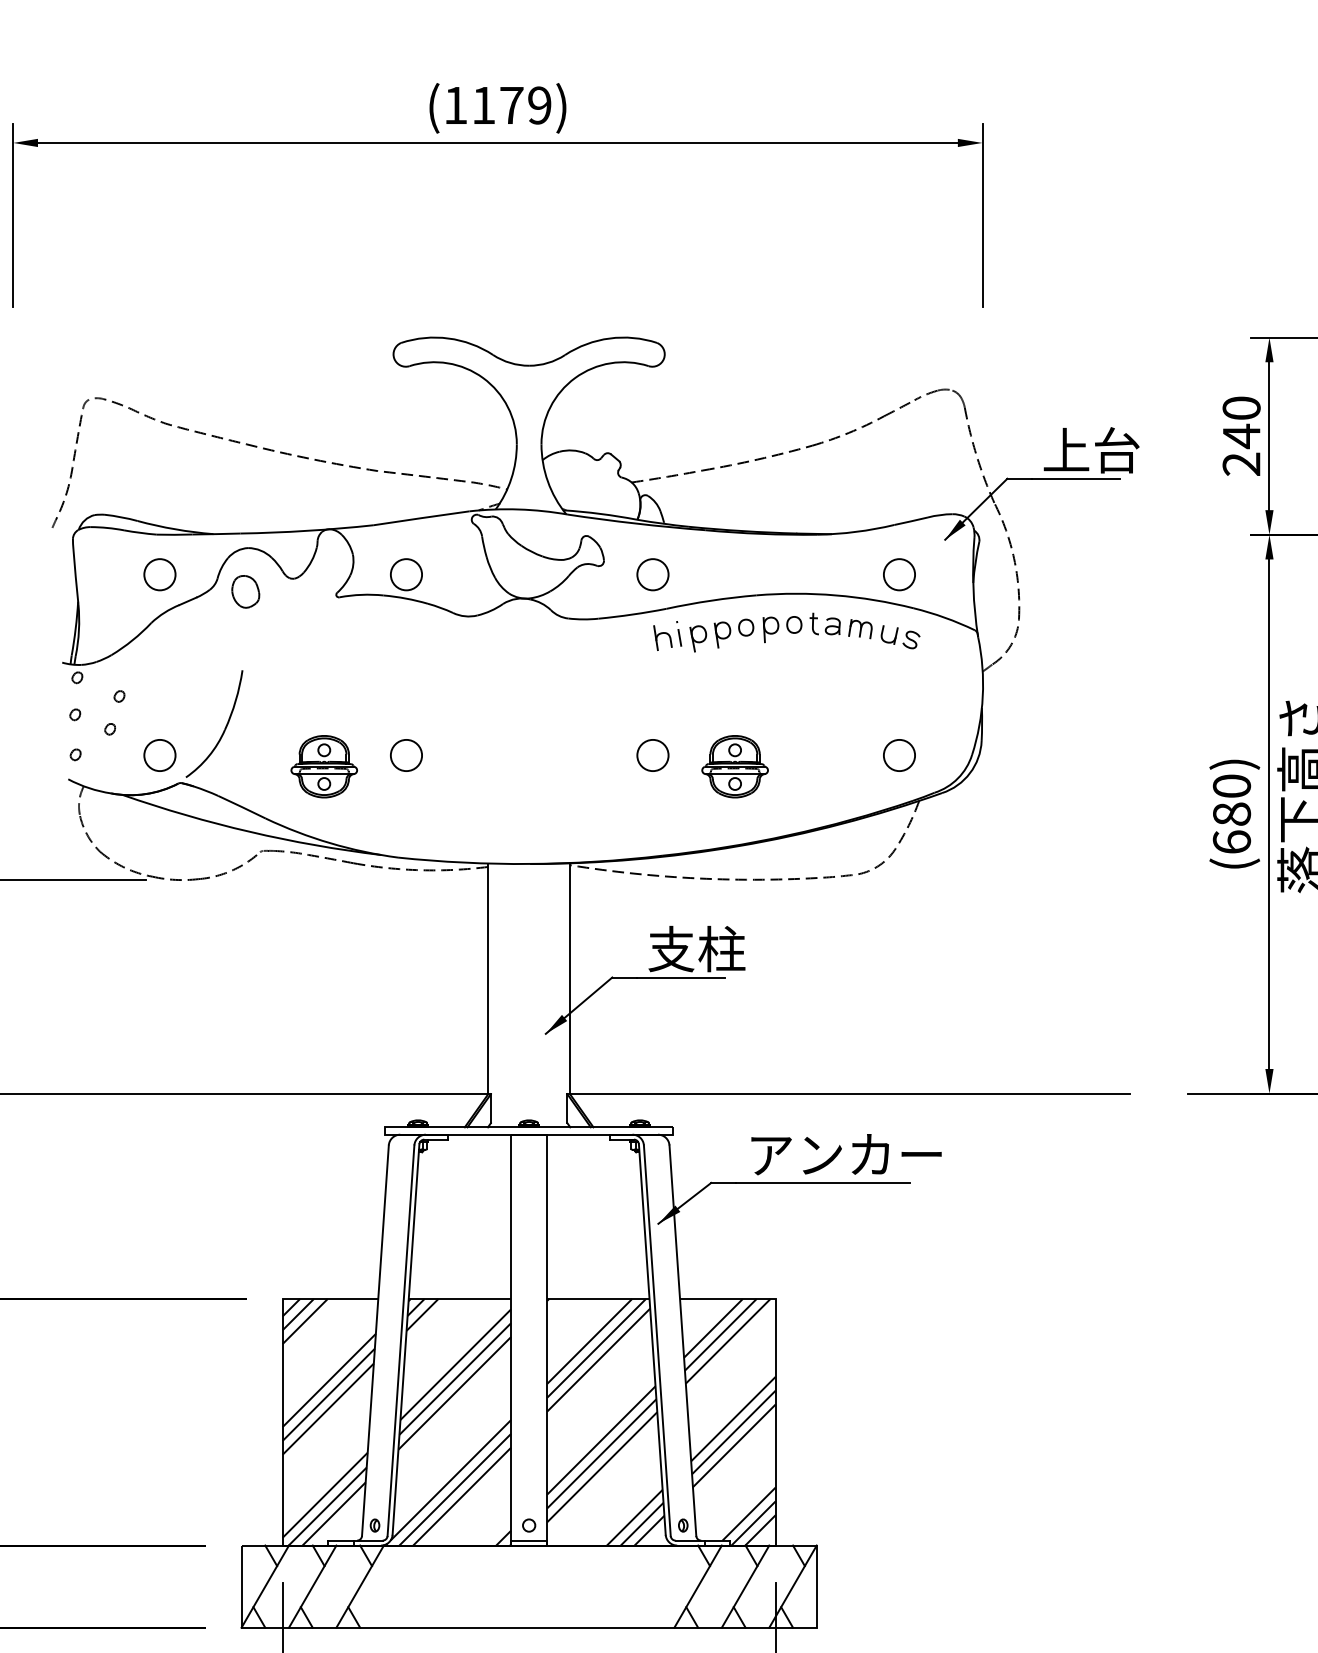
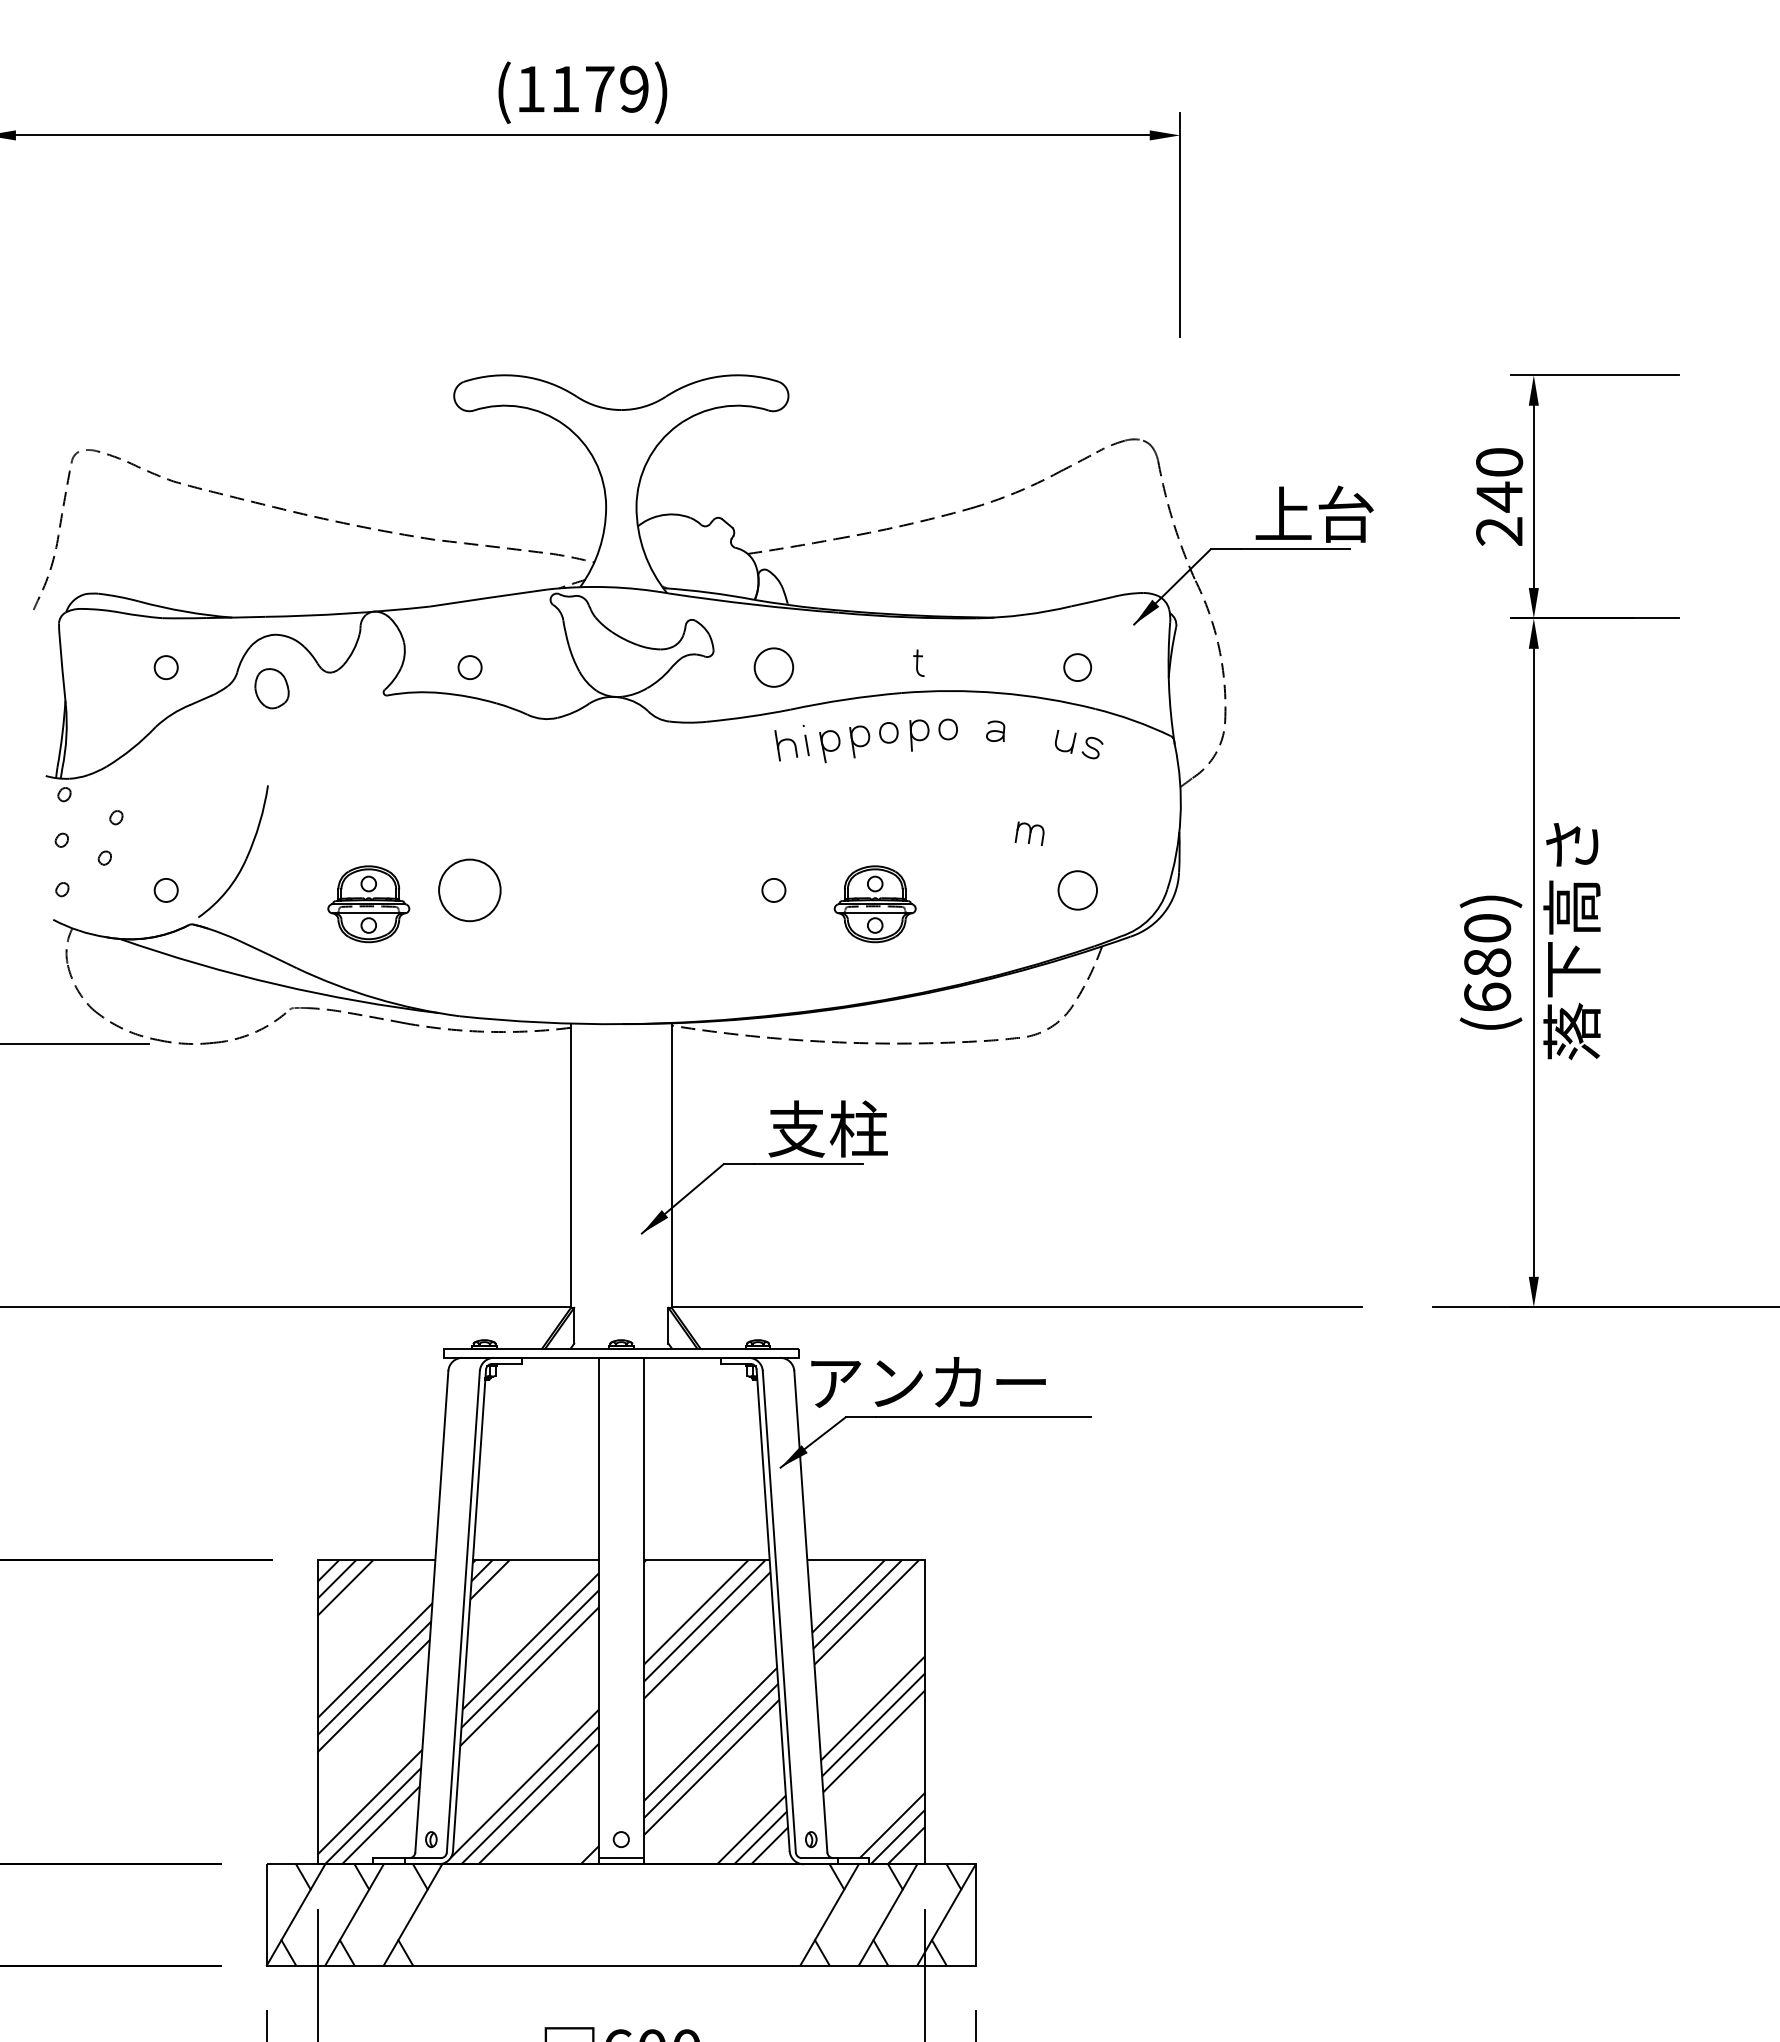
circle: (160, 574) -> (166, 667), size x0.6
circle: (405, 574) -> (469, 667), size x0.6
circle: (899, 574) -> (1077, 667), size x0.7
part: (814, 623) -> (918, 662), moved
part: (860, 628) -> (1029, 833), moved
circle: (160, 755) -> (166, 890), size x0.6
circle: (406, 755) -> (470, 890), size x1.6
circle: (652, 755) -> (773, 890), size x0.6
text: (846, 1154) -> (928, 1382), moved

